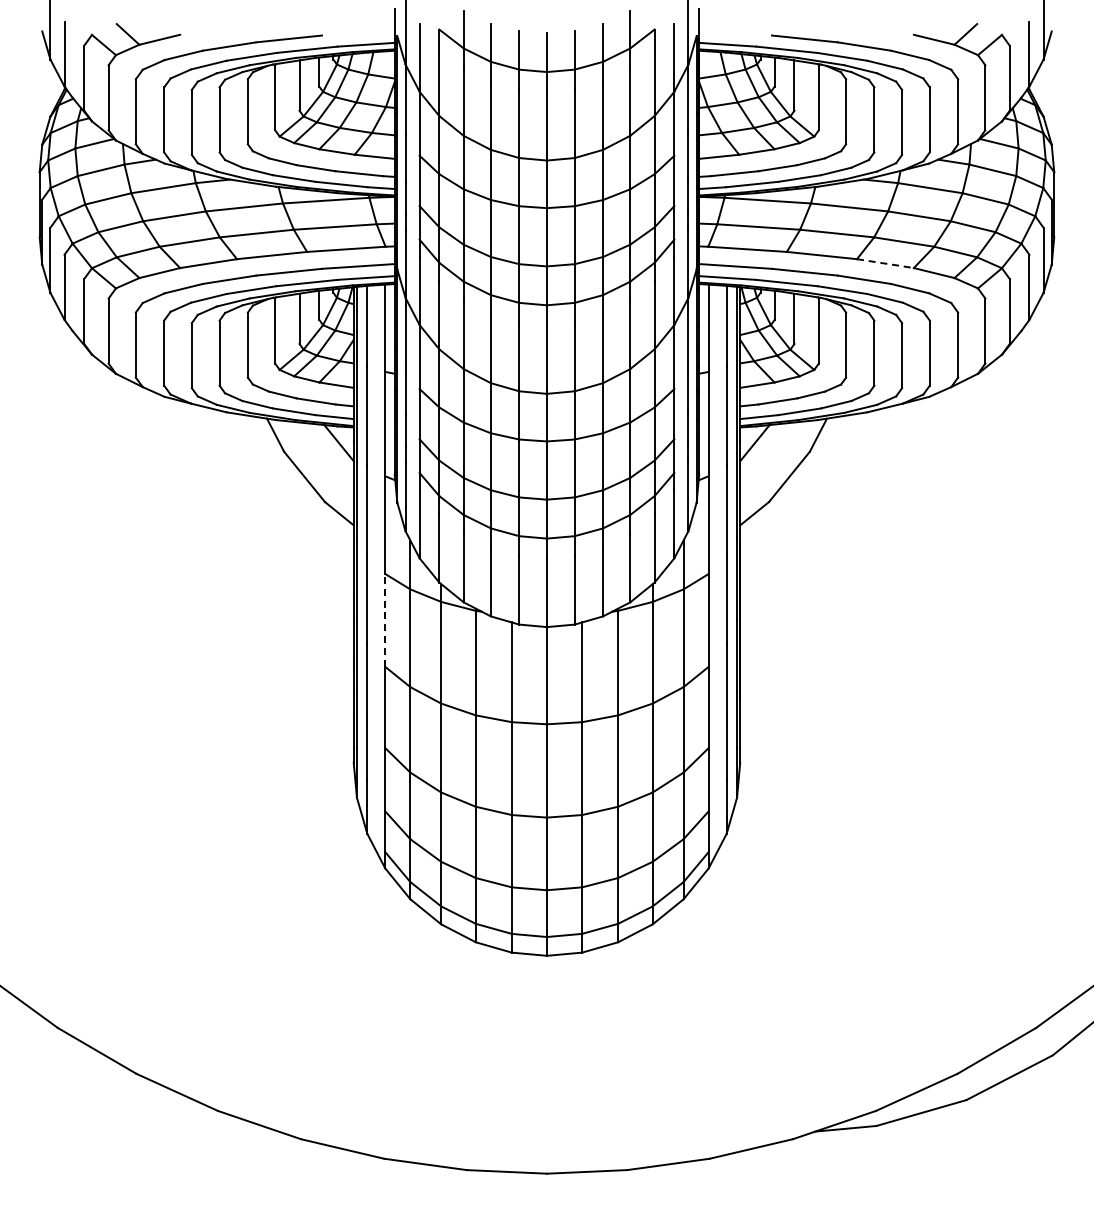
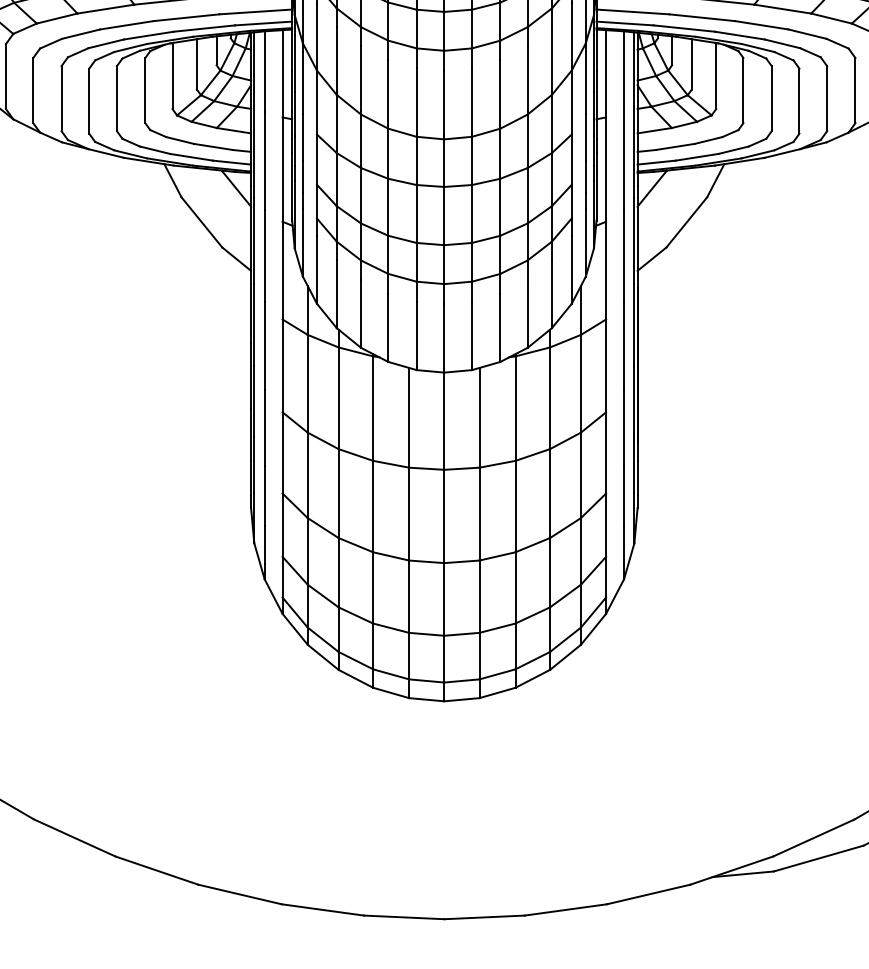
line: (885, 263) -> (782, 9), dashed -> solid
line: (385, 619) -> (282, 365), dashed -> solid

